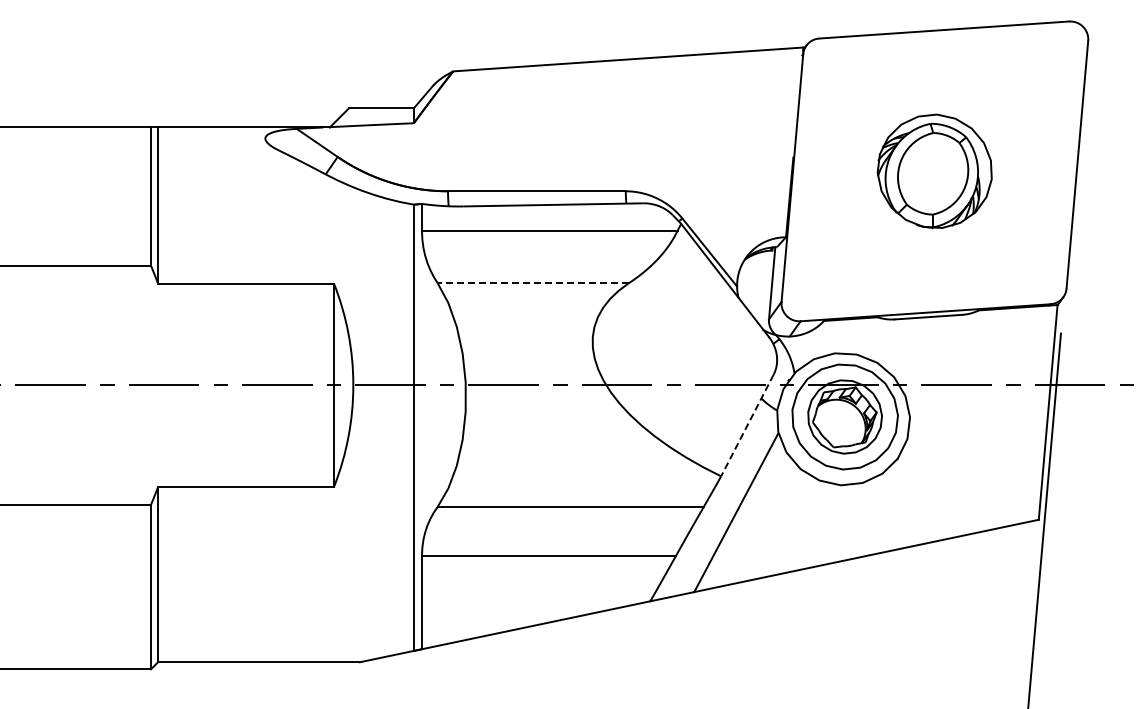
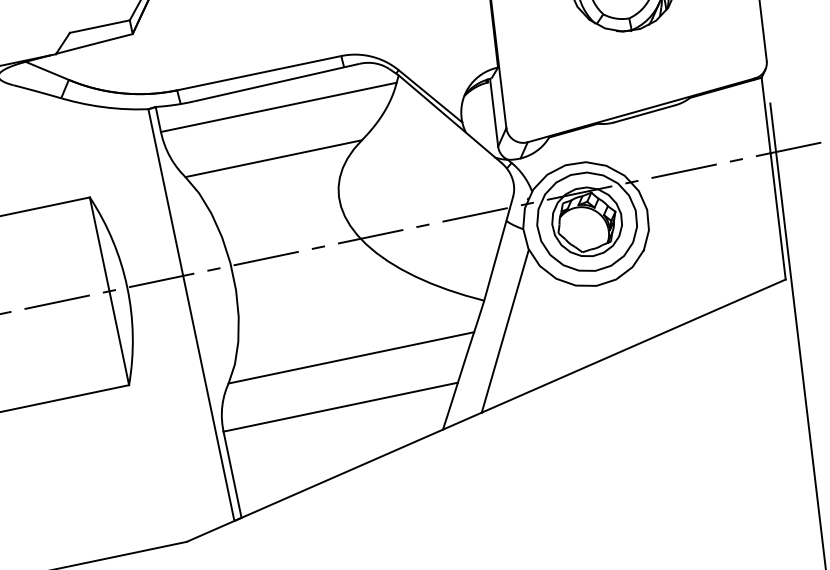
line: (533, 283) -> (273, 158), dashed -> solid
line: (747, 426) -> (498, 249), dashed -> solid

